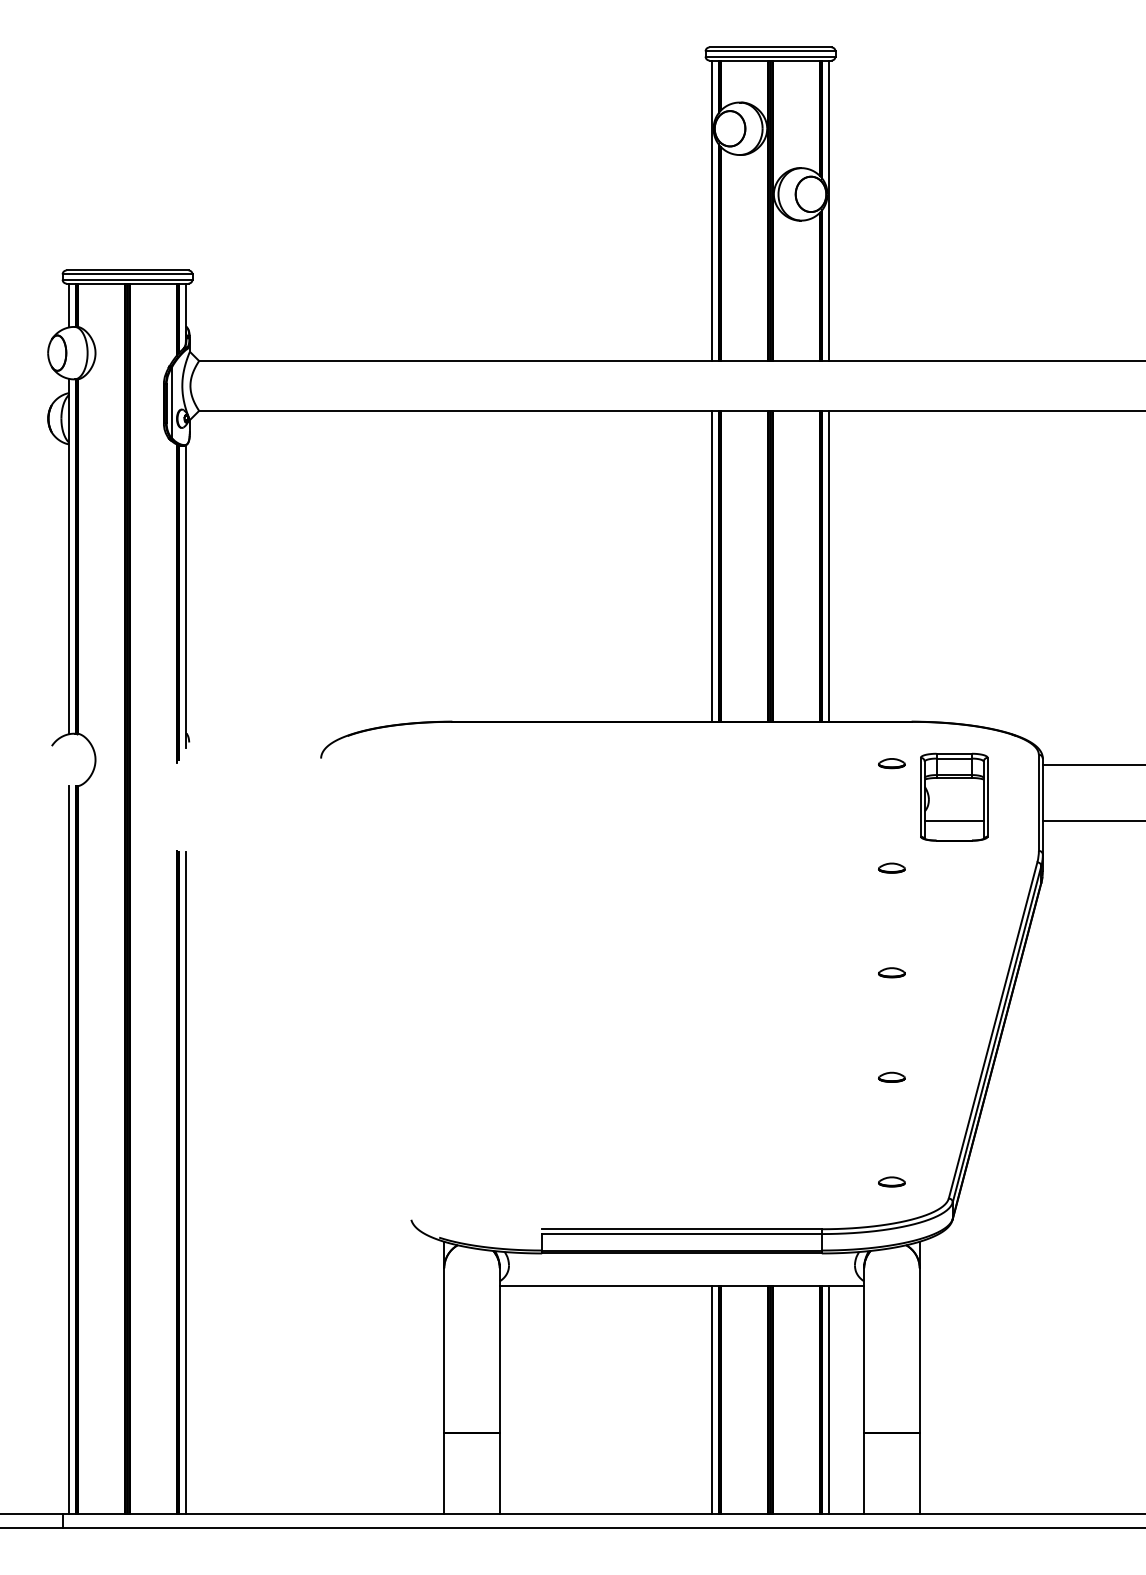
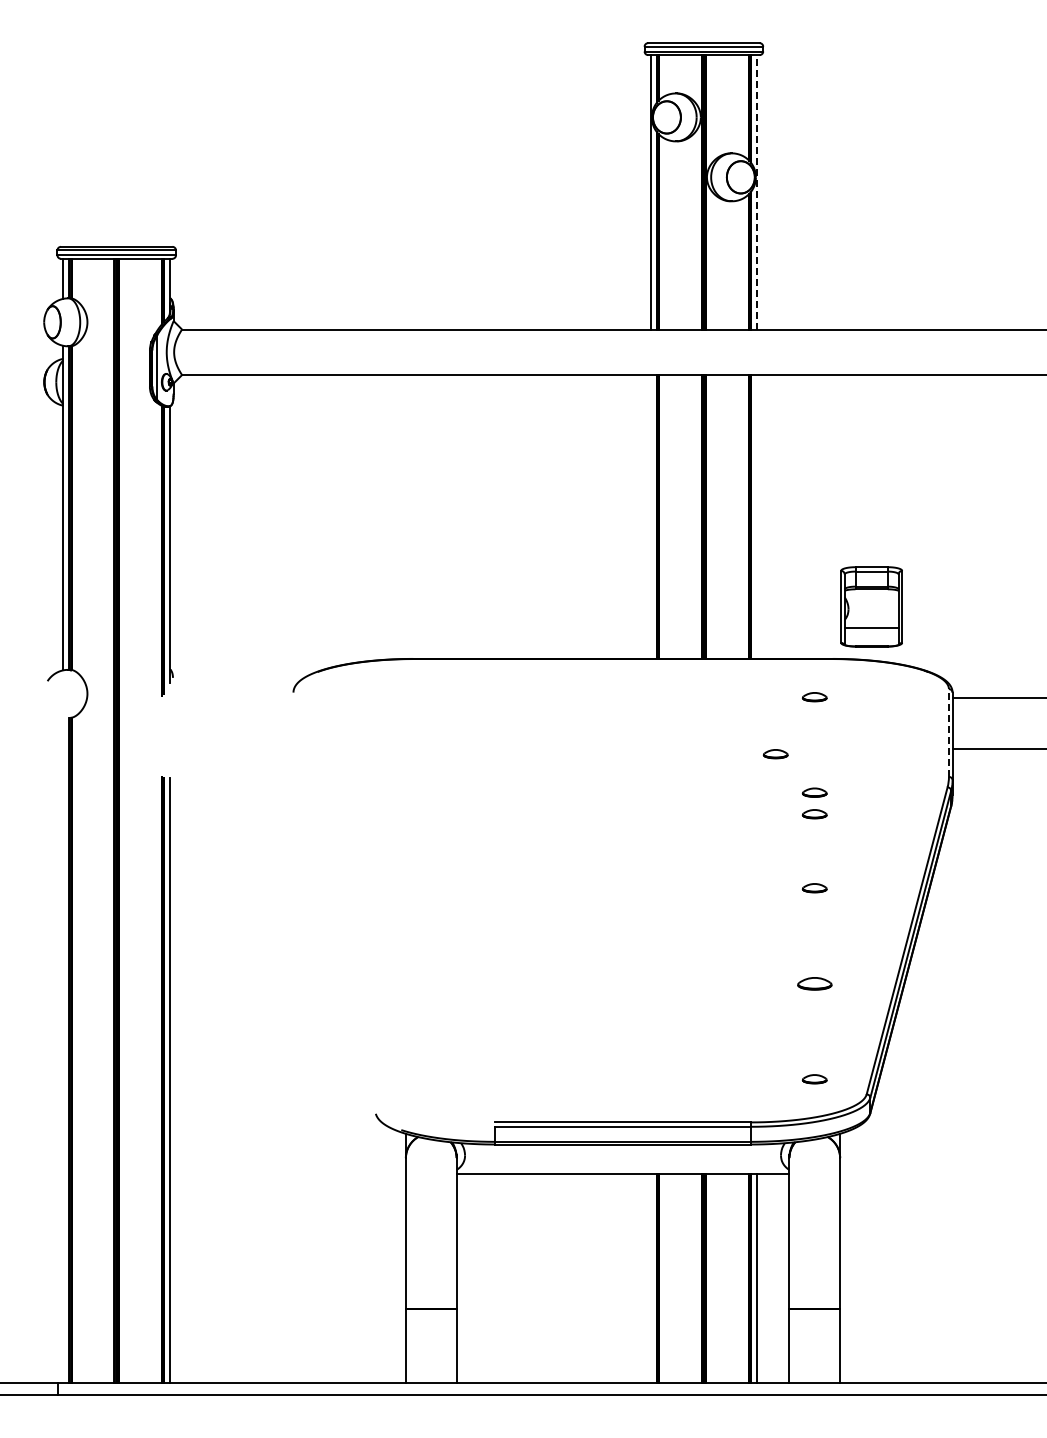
line: (829, 209) -> (757, 191), solid -> dashed
line: (712, 565) -> (650, 516), removed
line: (829, 565) -> (757, 516), removed
part: (954, 796) -> (871, 606), moved
line: (1038, 803) -> (948, 733), solid -> dashed
part: (848, 826) -> (775, 754), added
part: (891, 892) -> (814, 814), added
part: (891, 1077) -> (814, 983), size x1.4
line: (69, 1149) -> (63, 1049), removed
line: (712, 1400) -> (650, 1278), removed

